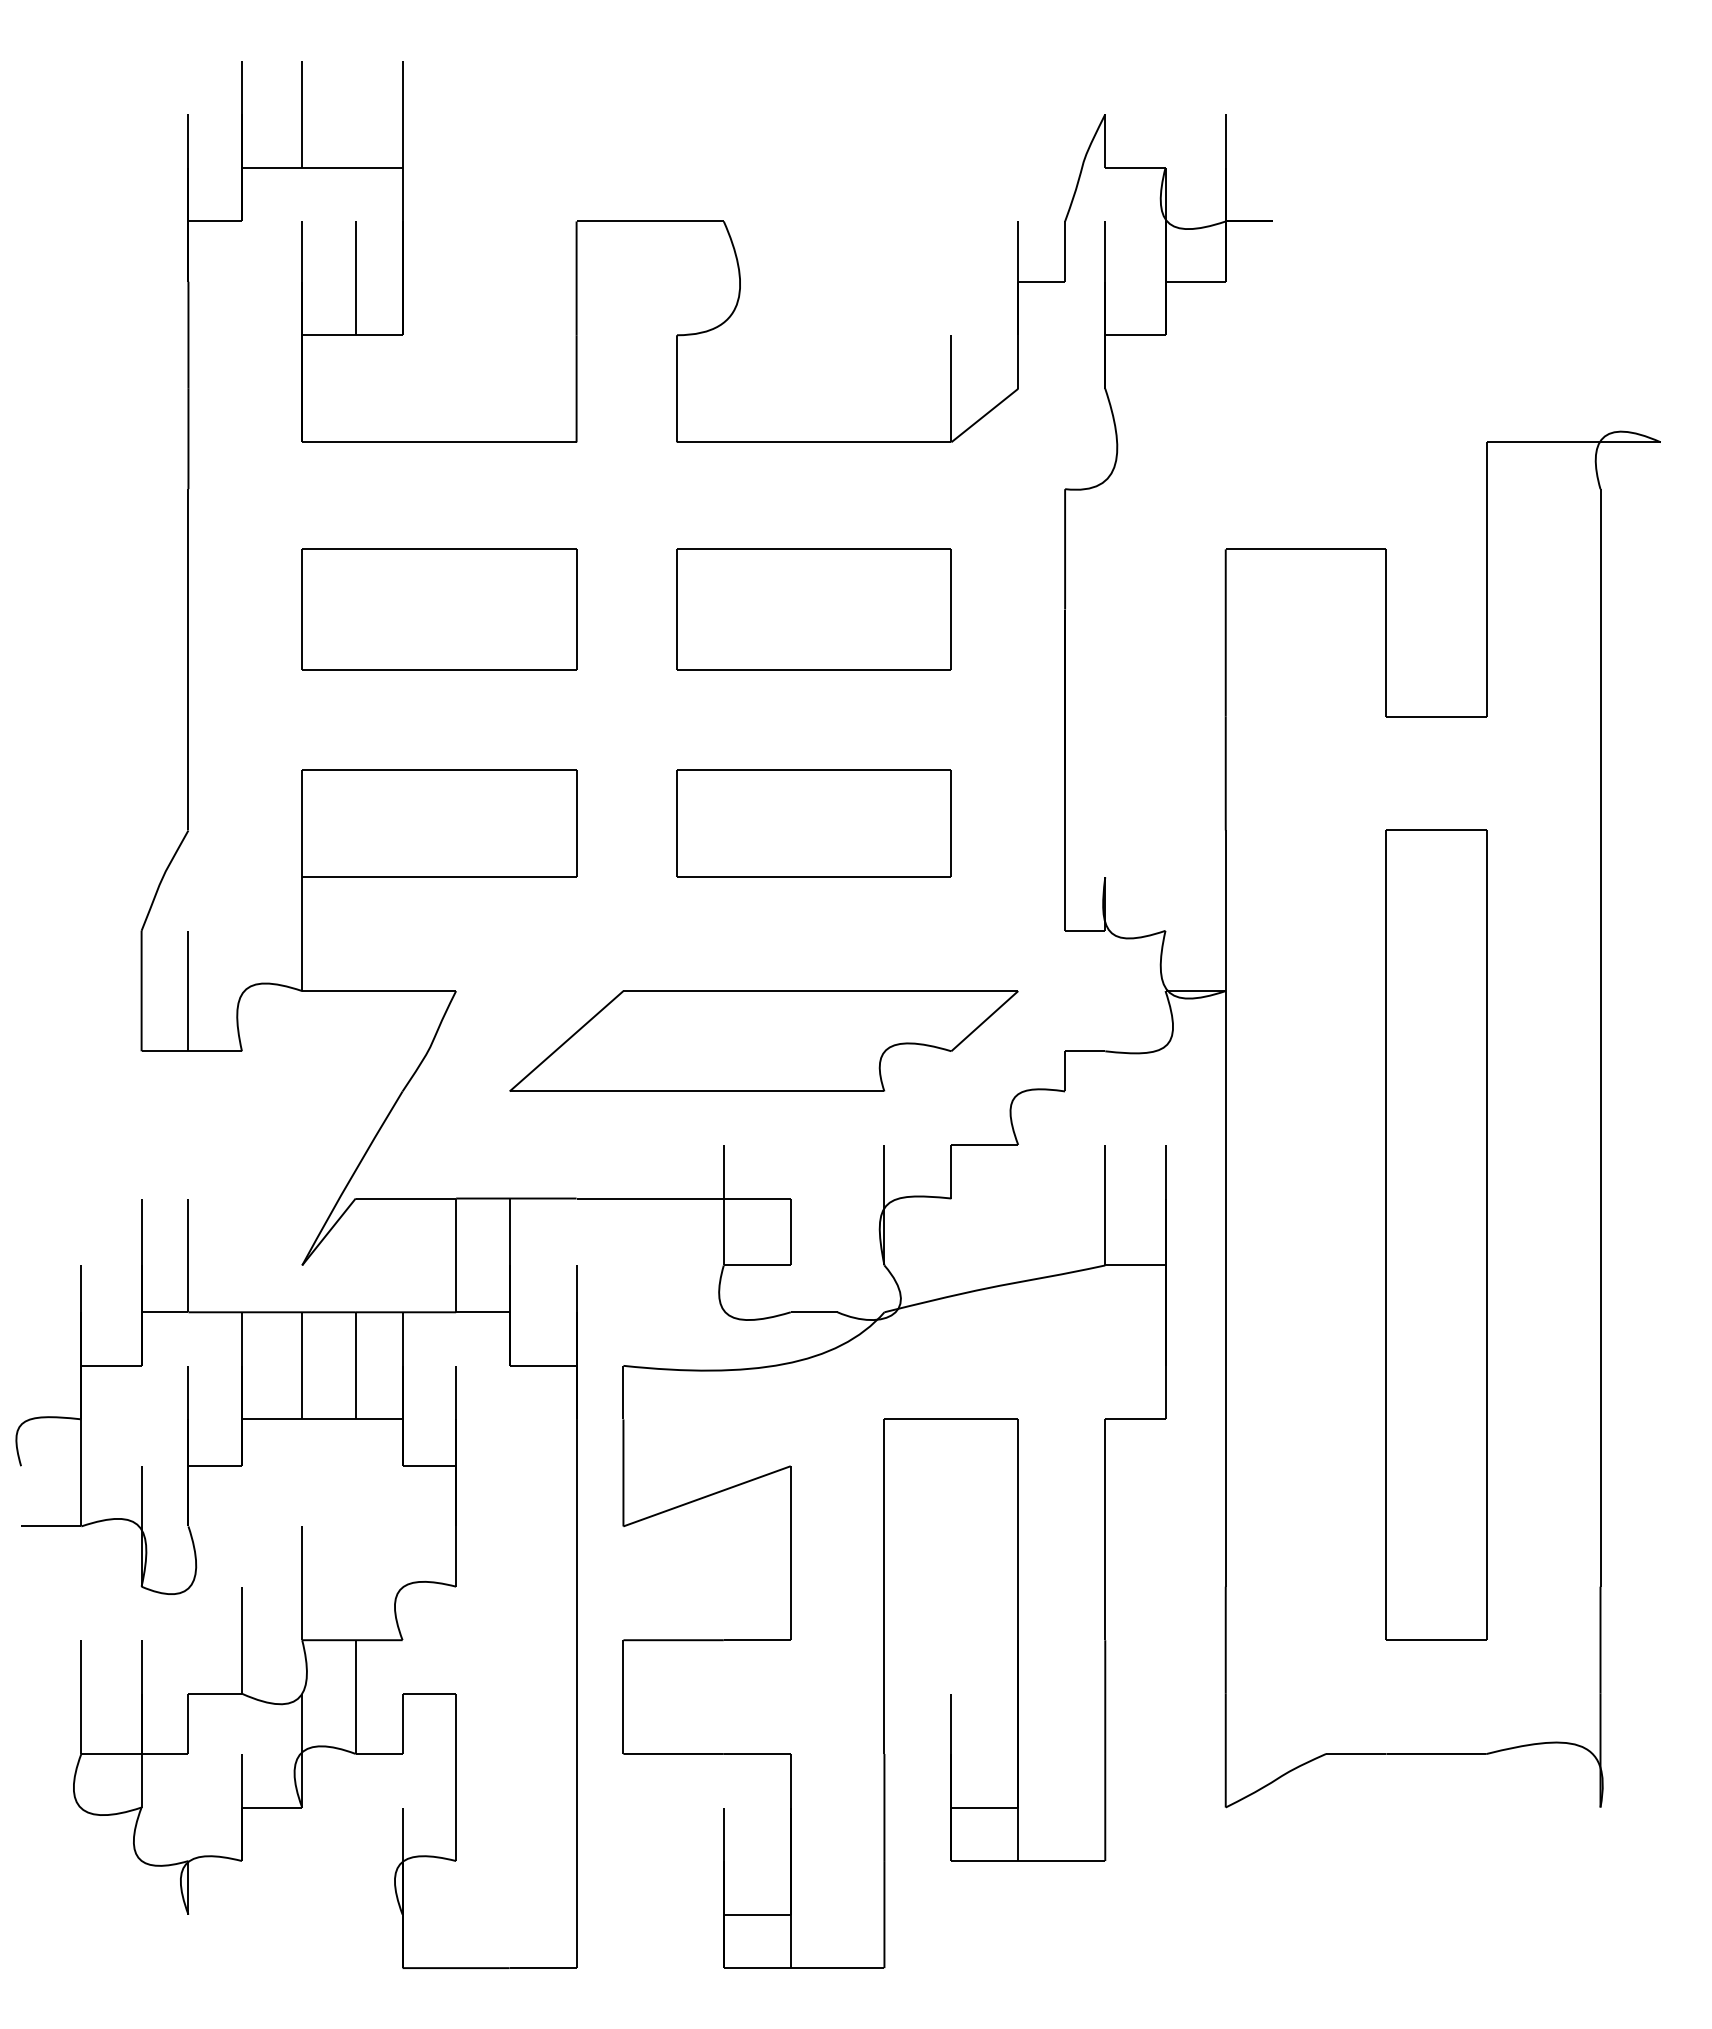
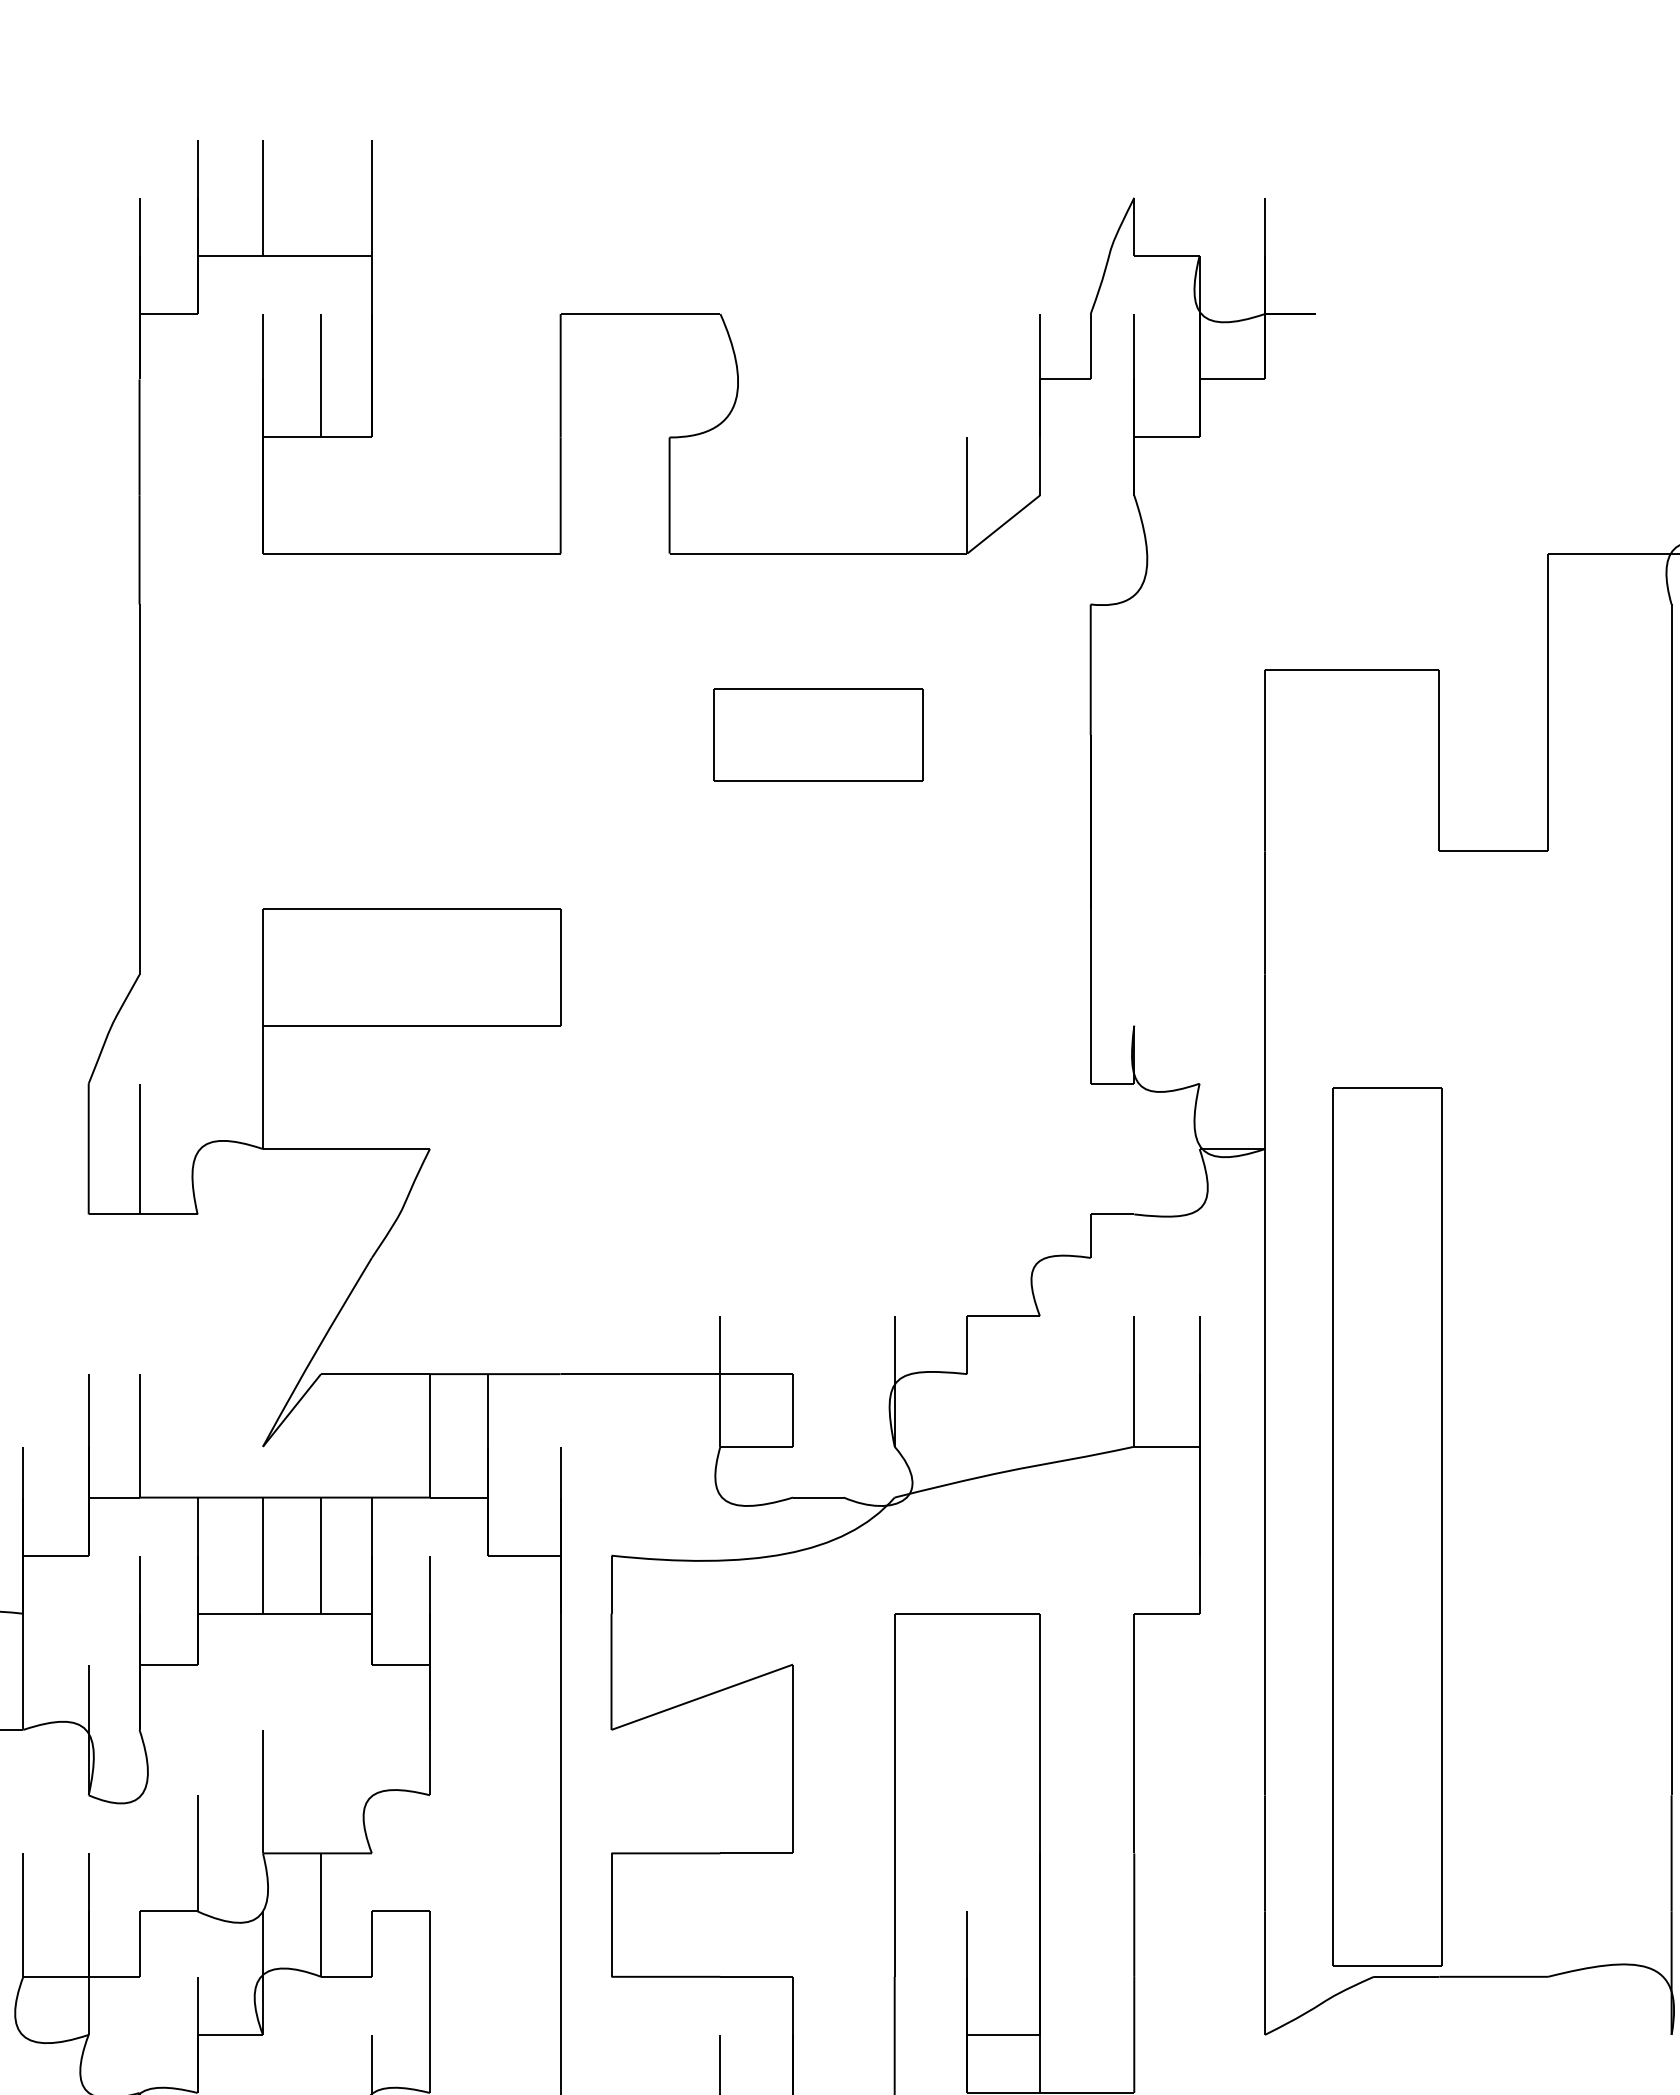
part: (439, 609) -> (411, 735), removed
part: (813, 609) -> (817, 735), size x0.7
part: (813, 823) -> (817, 967), removed
part: (763, 1040) -> (763, 1202), removed
part: (1436, 1234) -> (1387, 1526), moved

